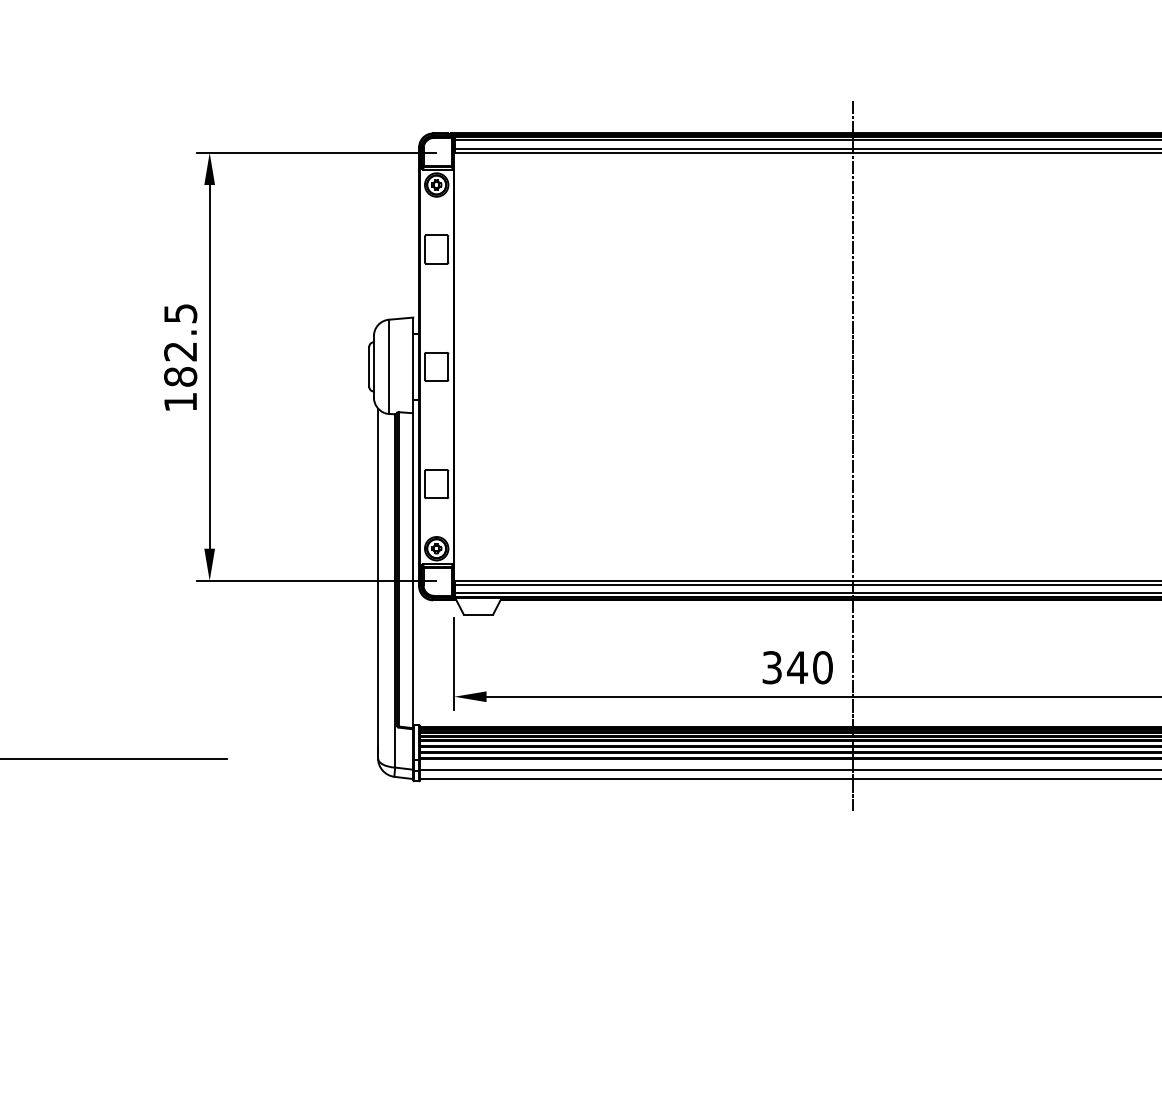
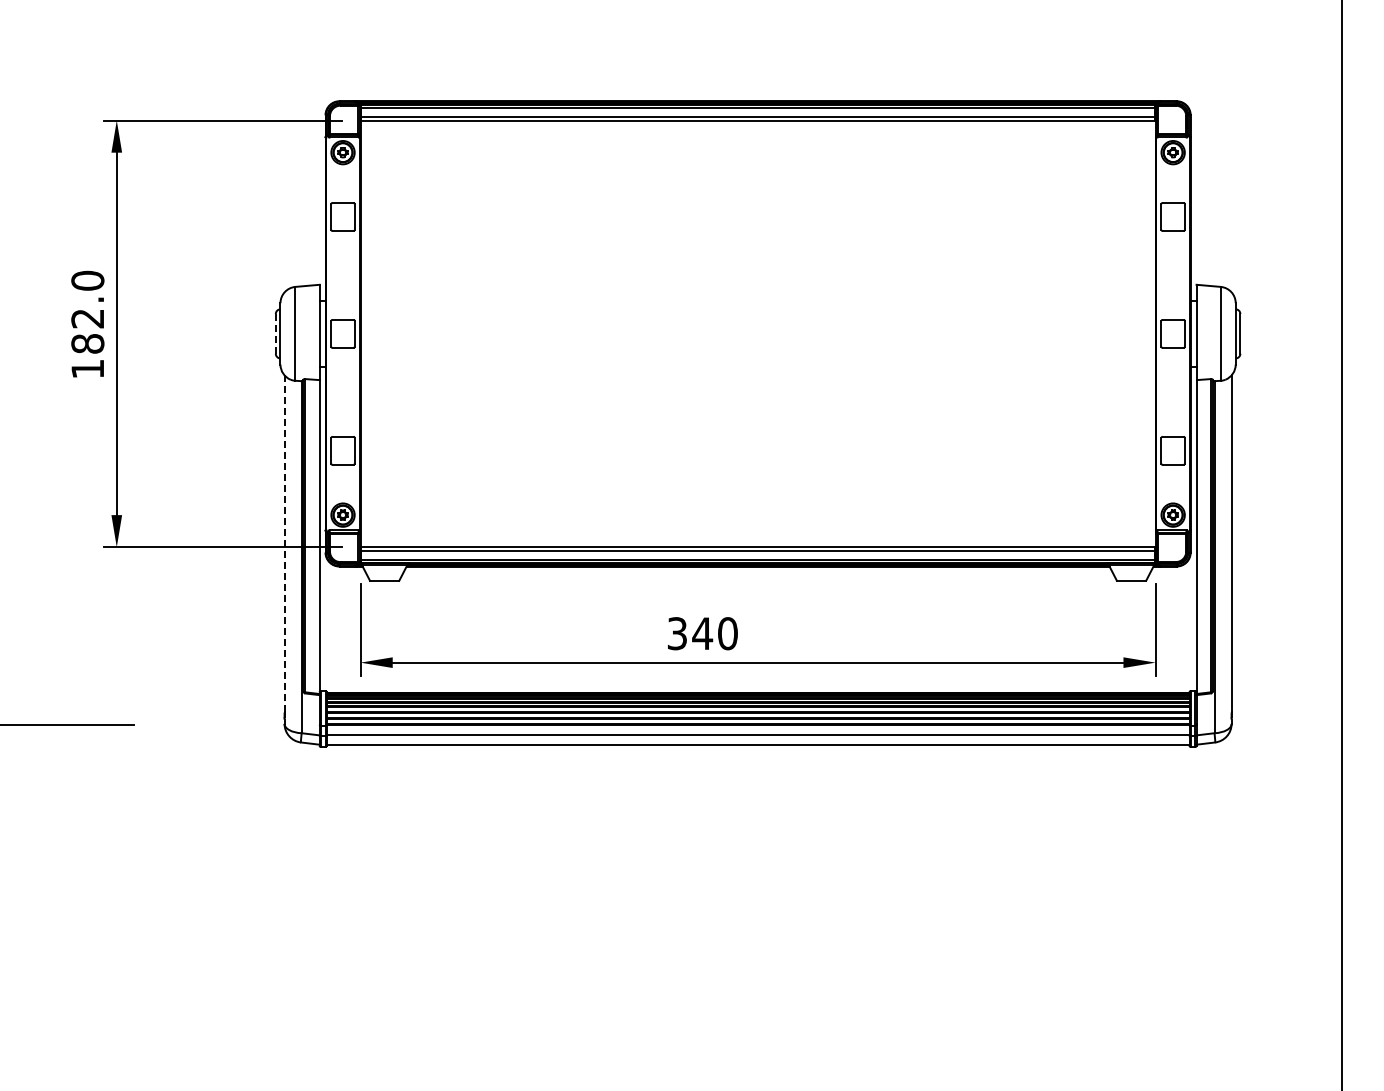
text: (180, 313) -> (87, 280), 182.5 -> 182.0
line: (368, 366) -> (275, 333), solid -> dashed
line: (853, 455) -> (758, 422), removed
line: (377, 577) -> (284, 543), solid -> dashed

